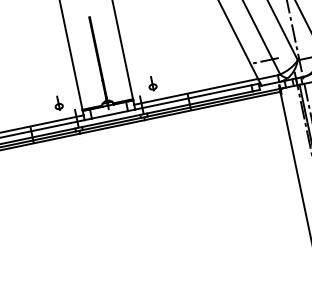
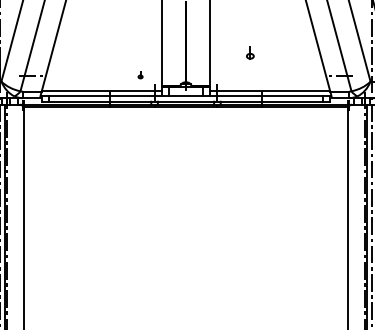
part: (152, 82) -> (250, 52), moved
part: (58, 102) -> (140, 74), size x0.6

